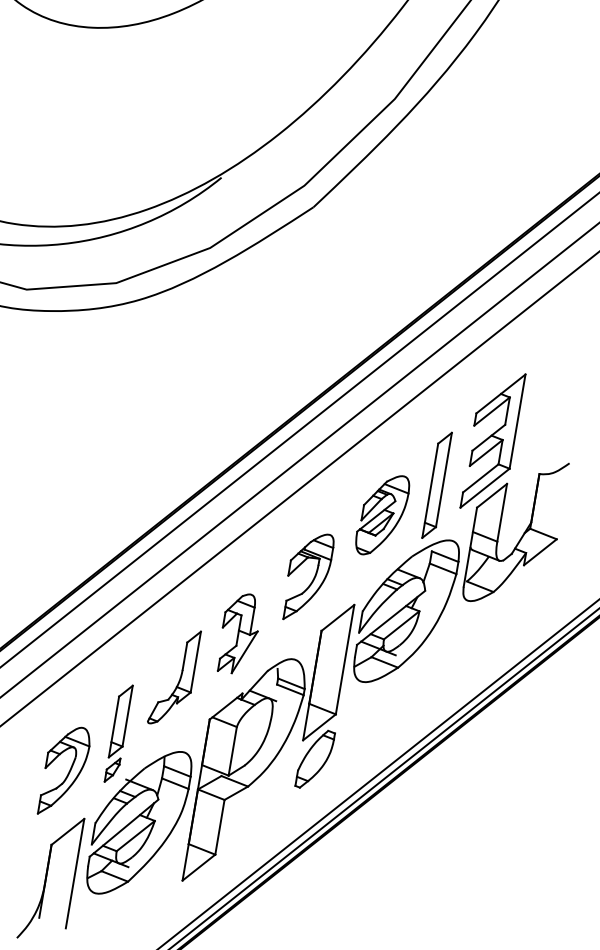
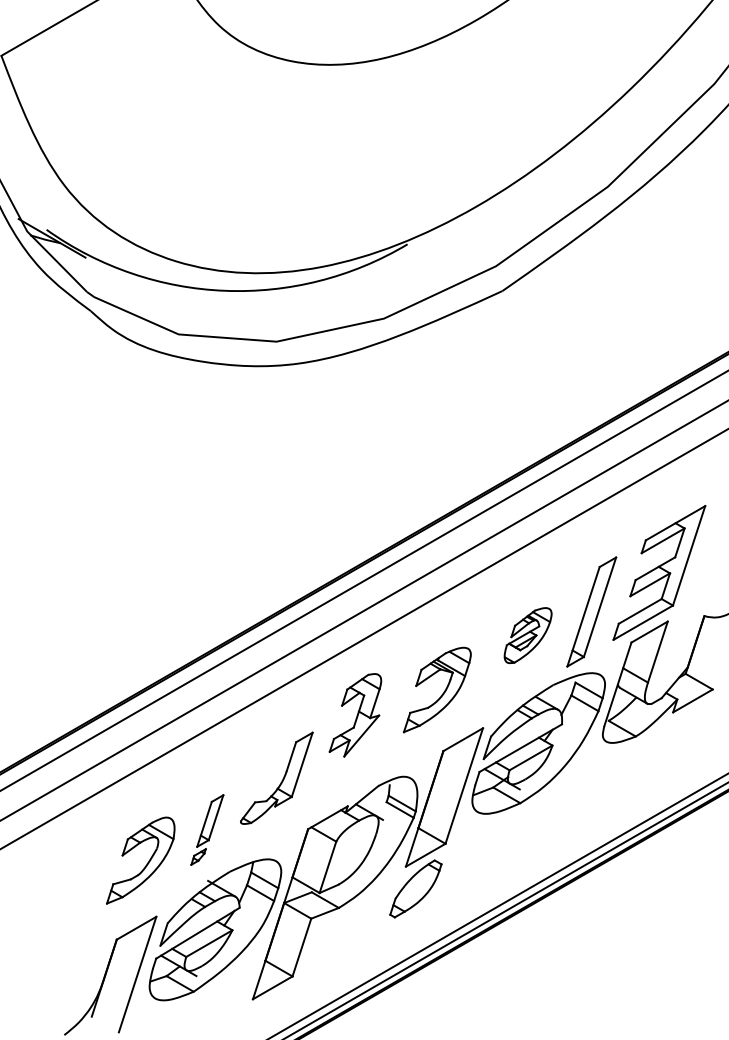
part: (382, 515) -> (527, 635), size x0.7
part: (236, 634) -> (355, 715), moved
part: (118, 733) -> (207, 829), size x0.7

